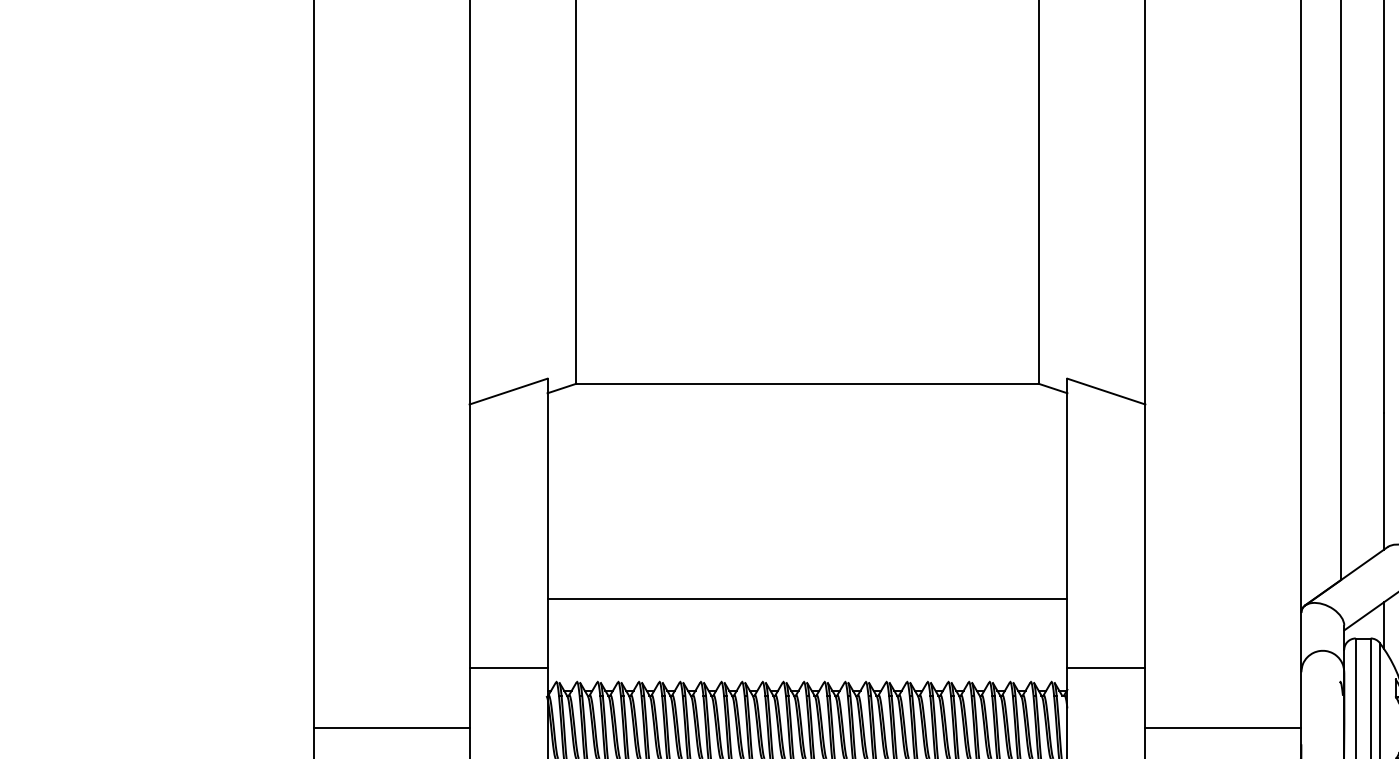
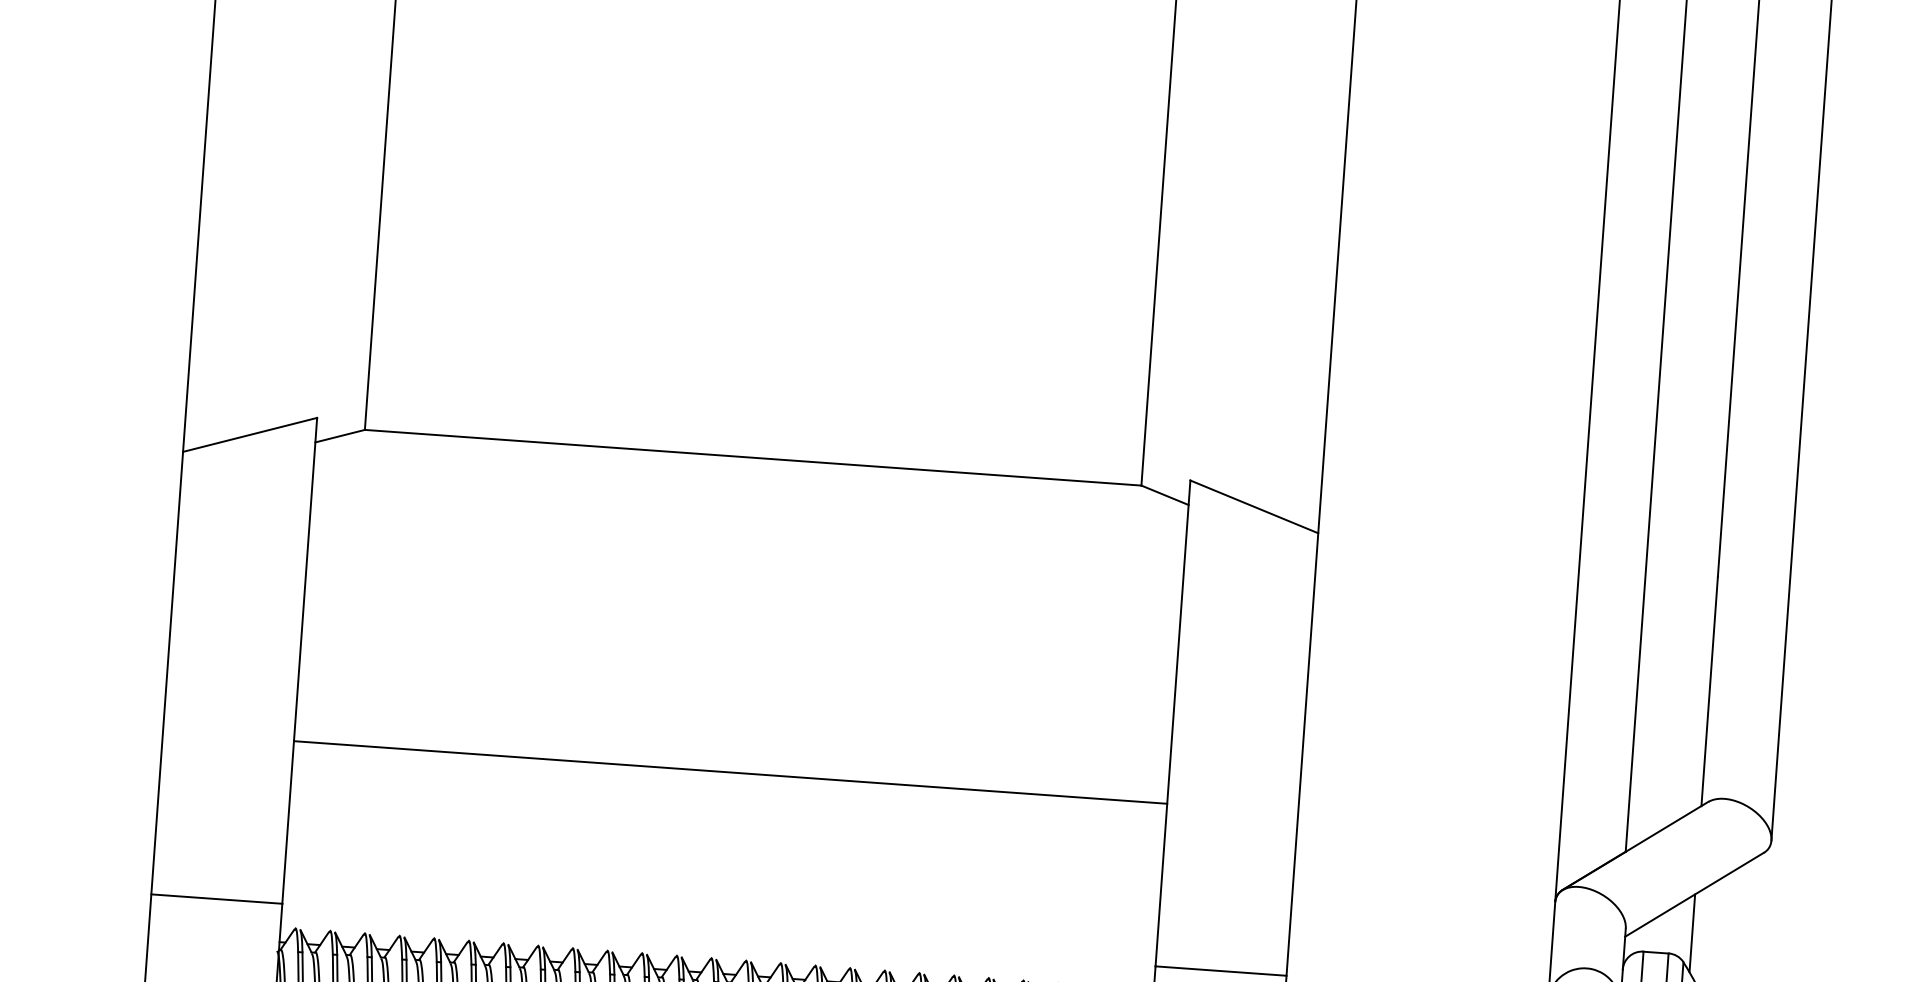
line: (807, 599) -> (730, 773), moved

